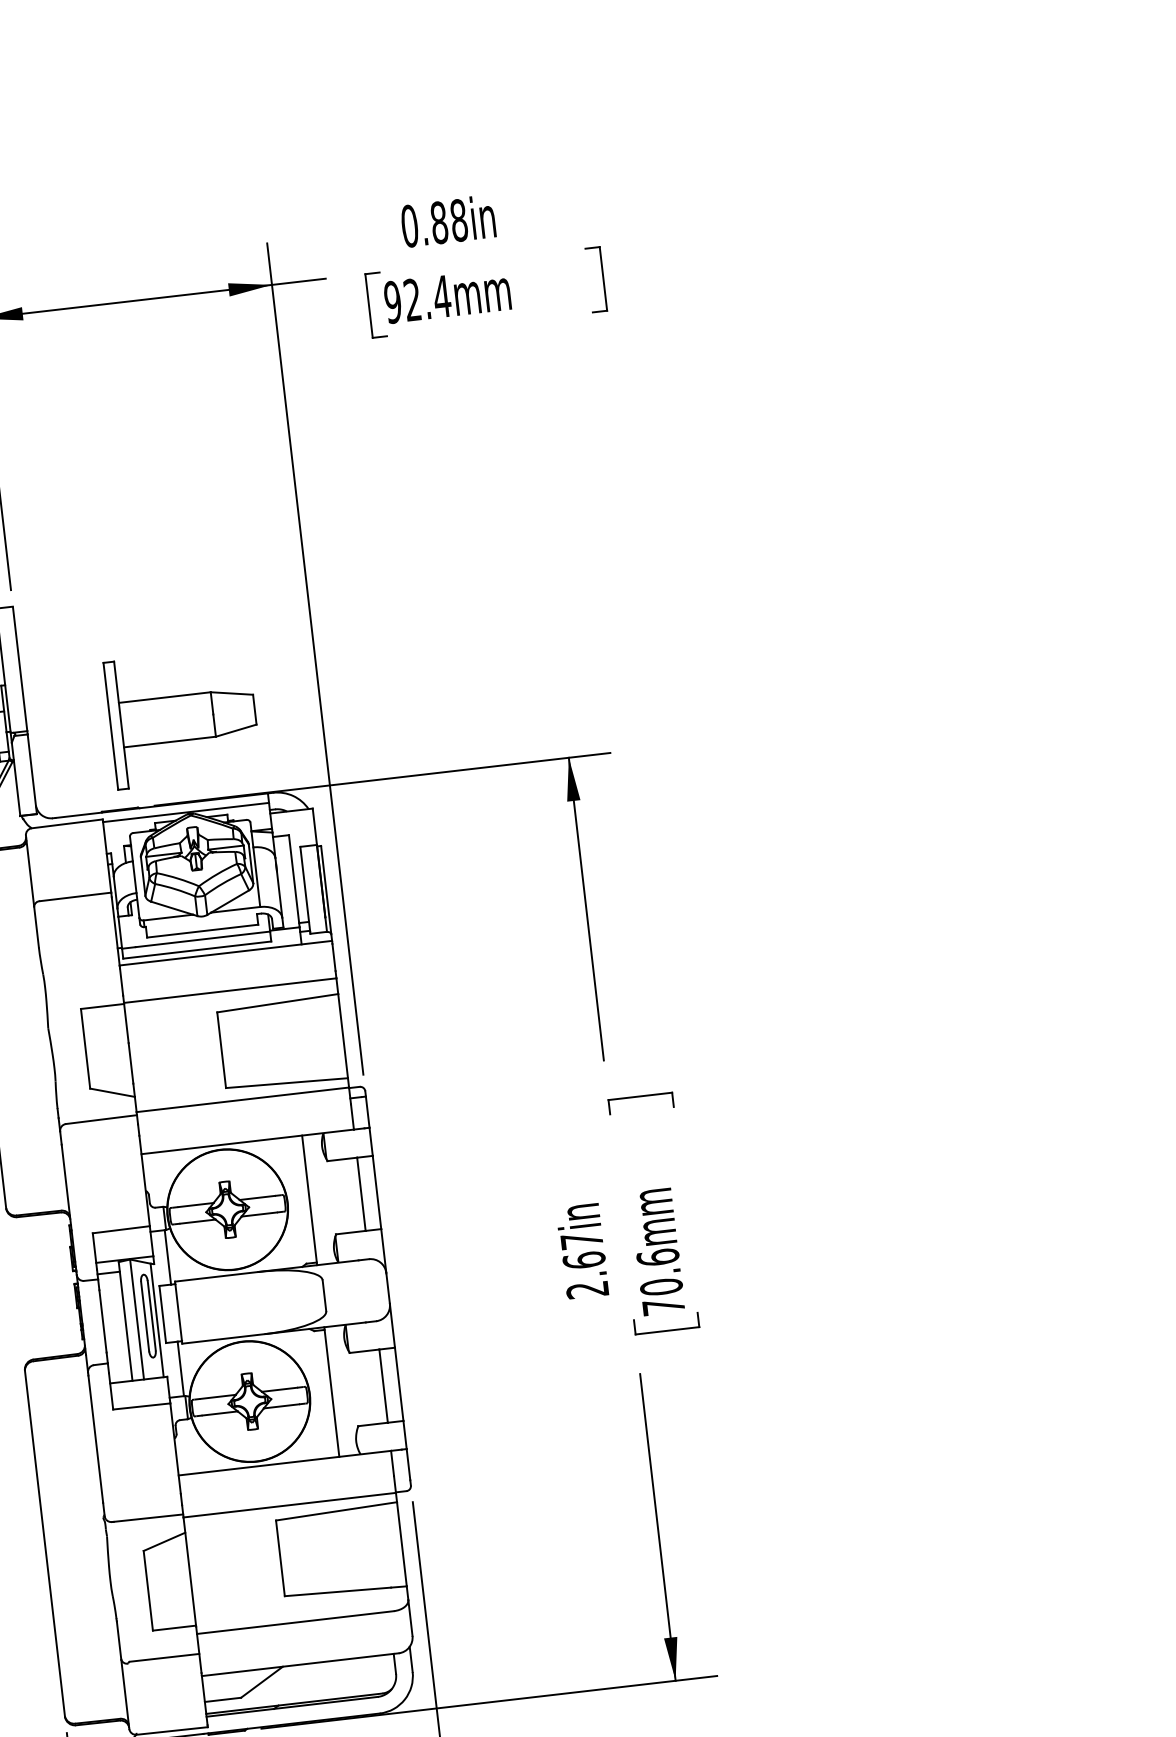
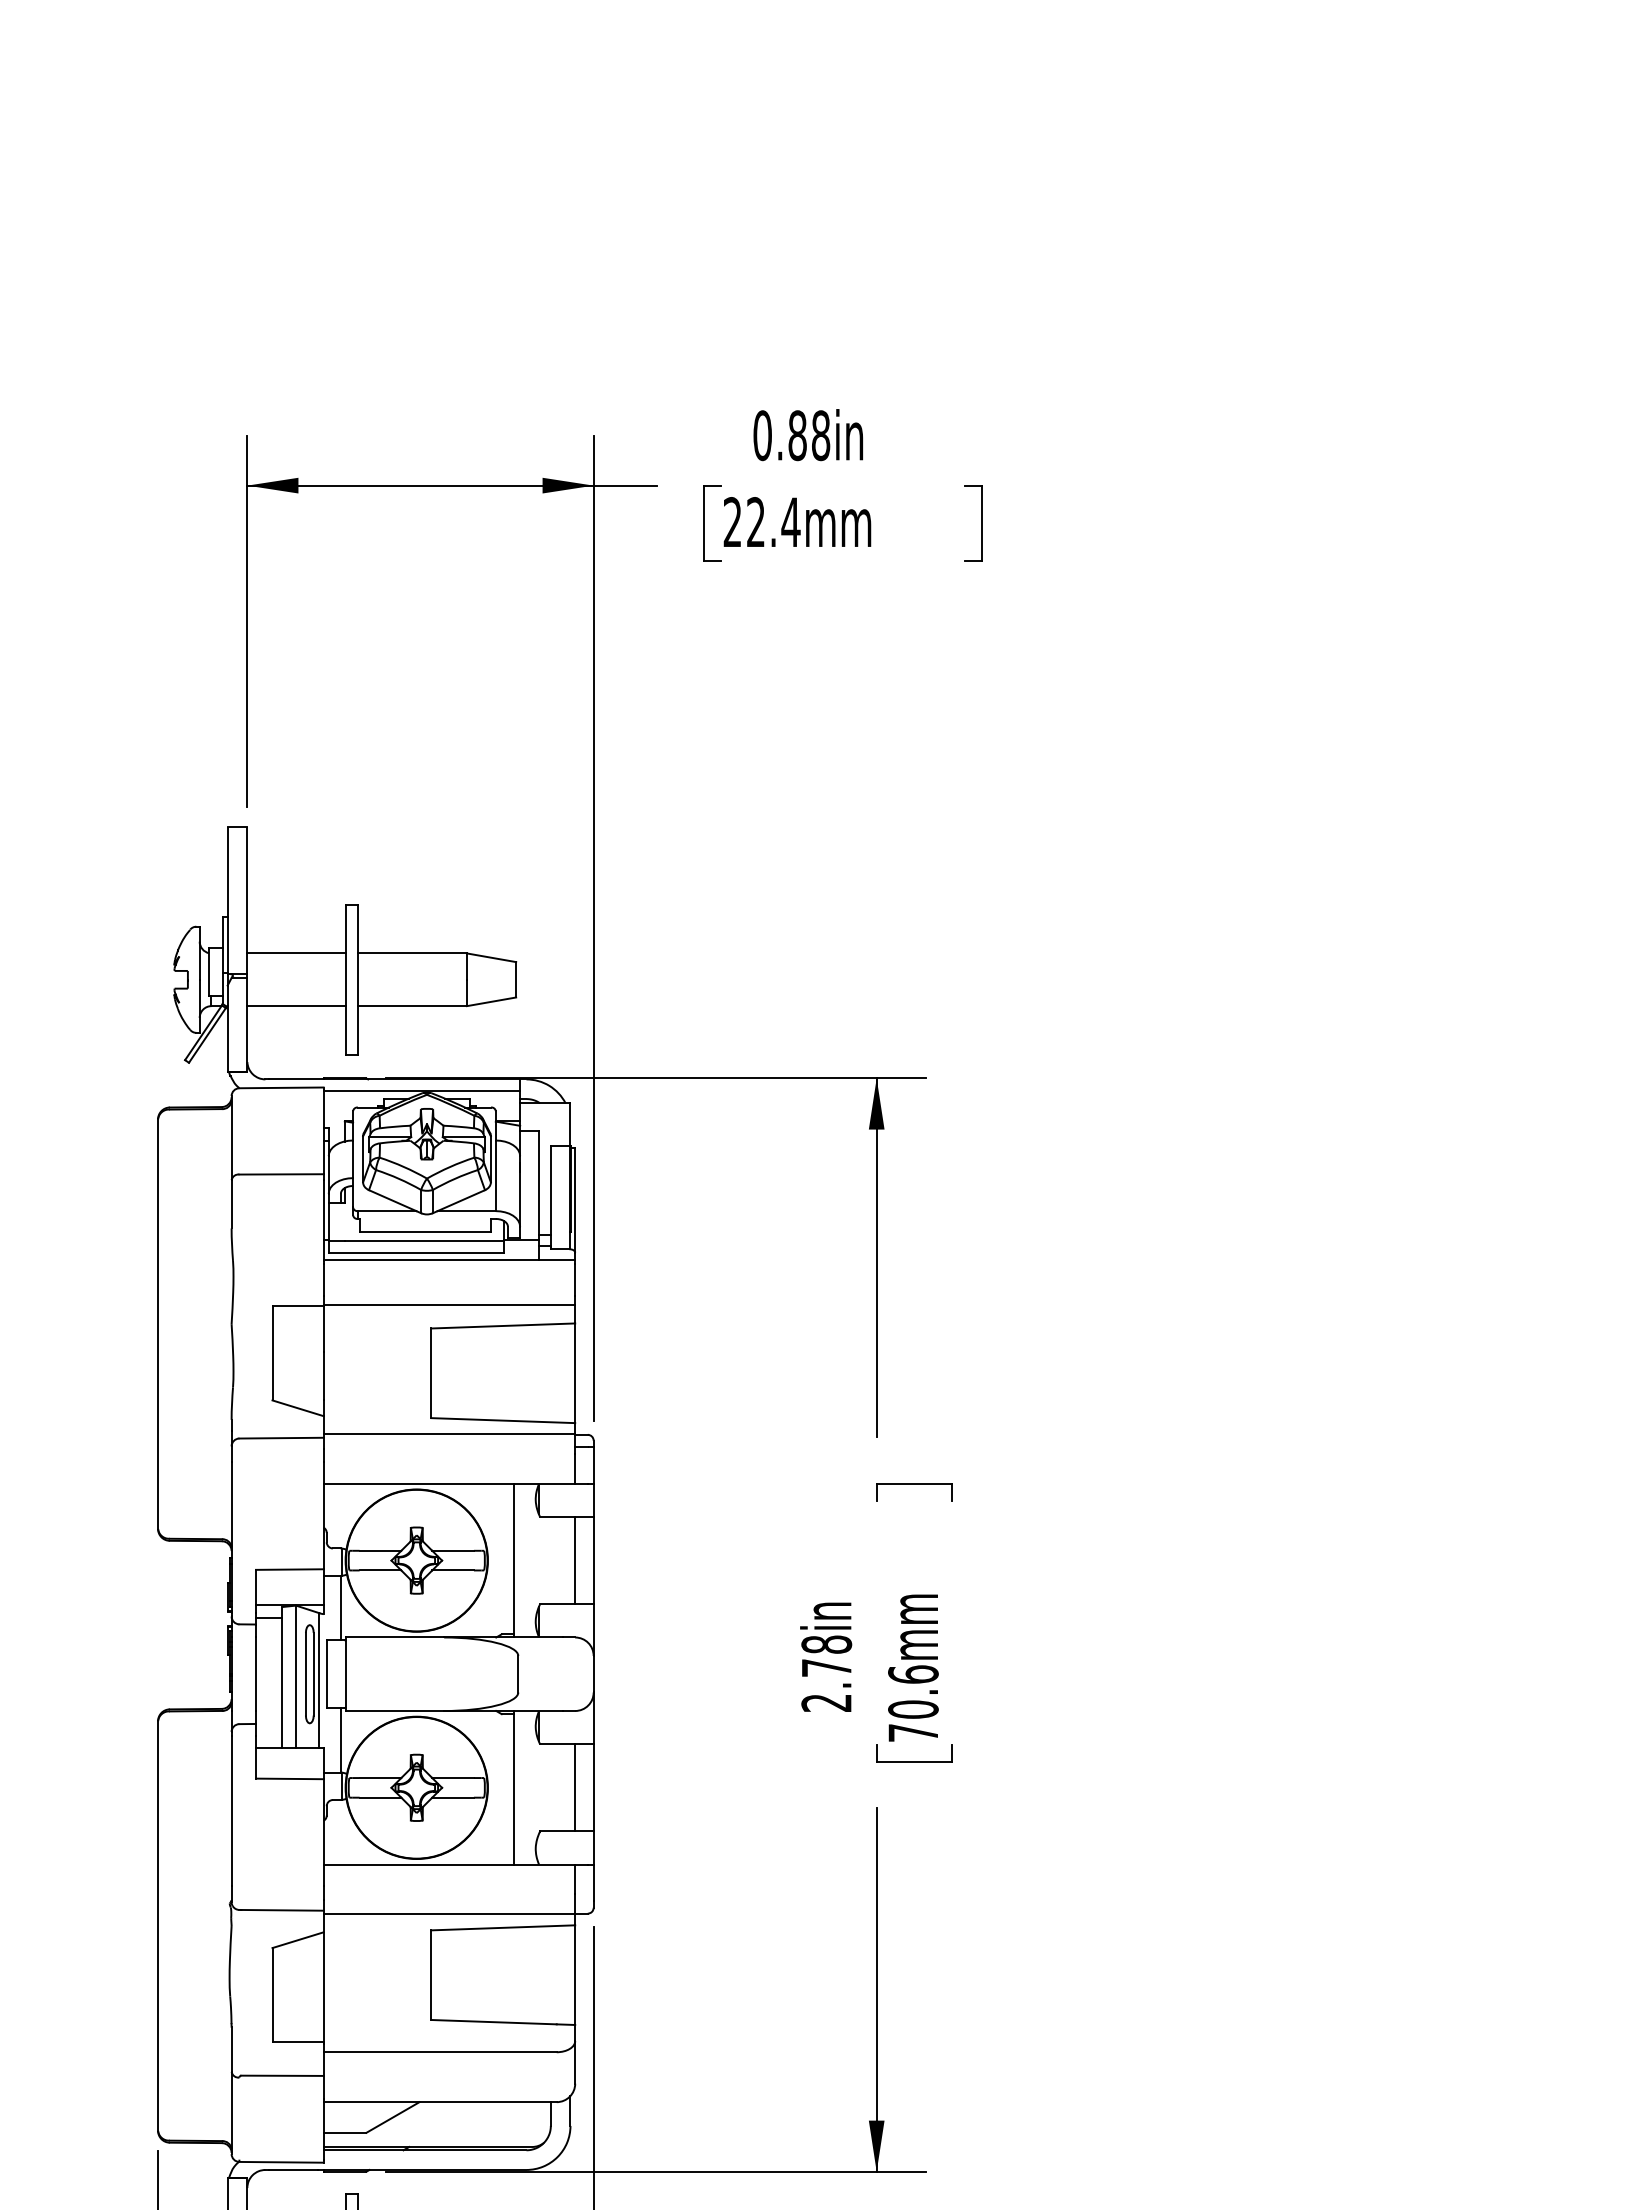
text: (392, 302) -> (732, 522), 92.4mm -> 22.4mm
line: (66, 708) -> (296, 953), added
line: (71, 753) -> (296, 1006), added
text: (582, 1250) -> (826, 1656), 2.67in -> 2.78in

